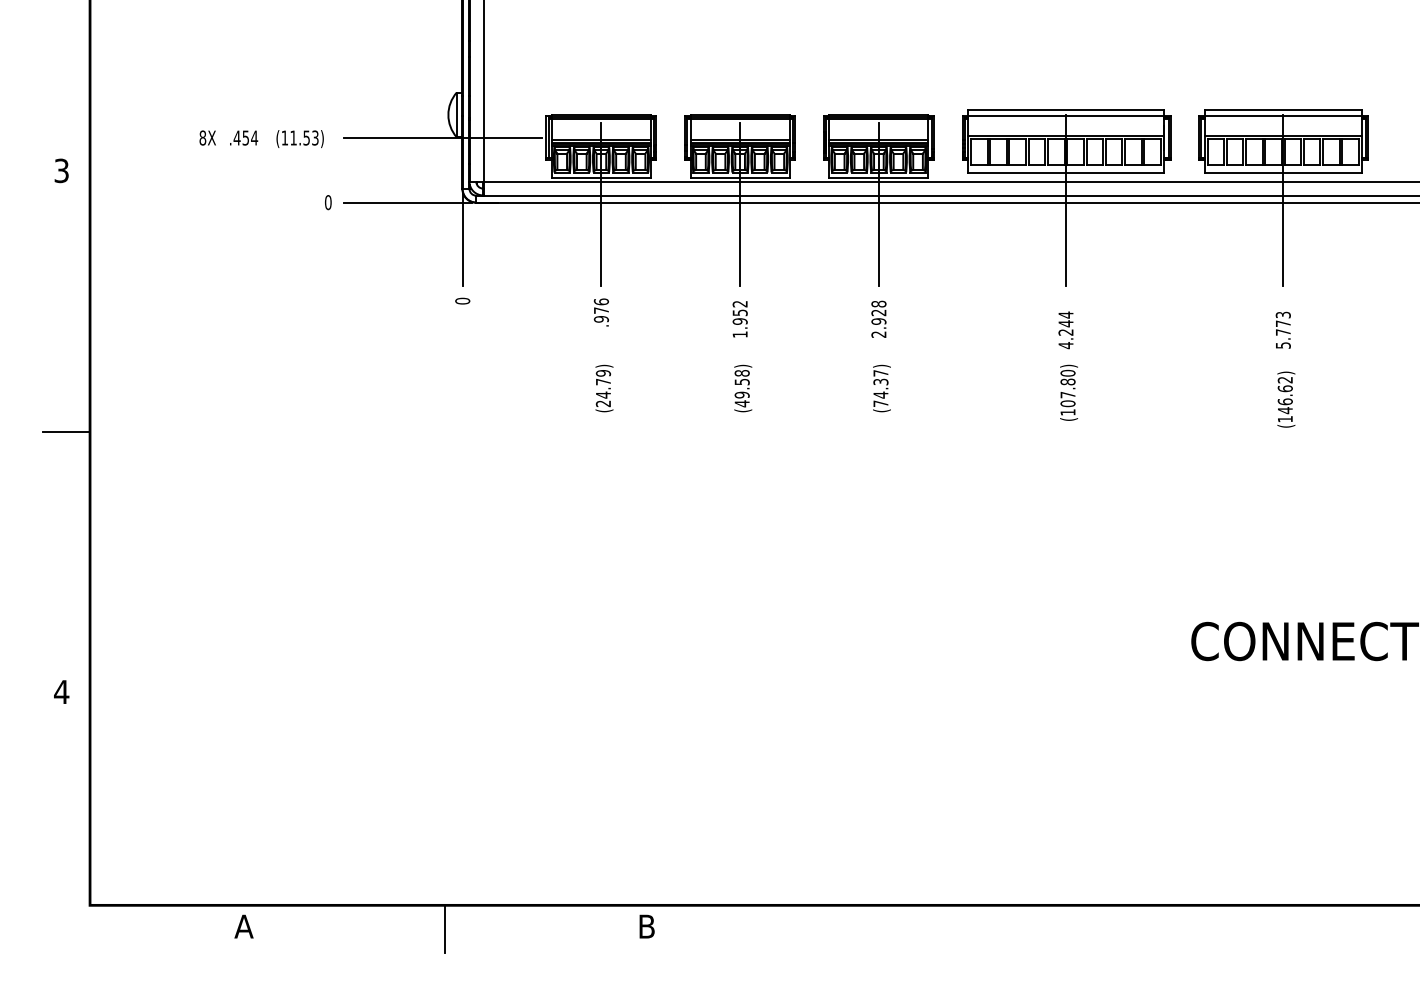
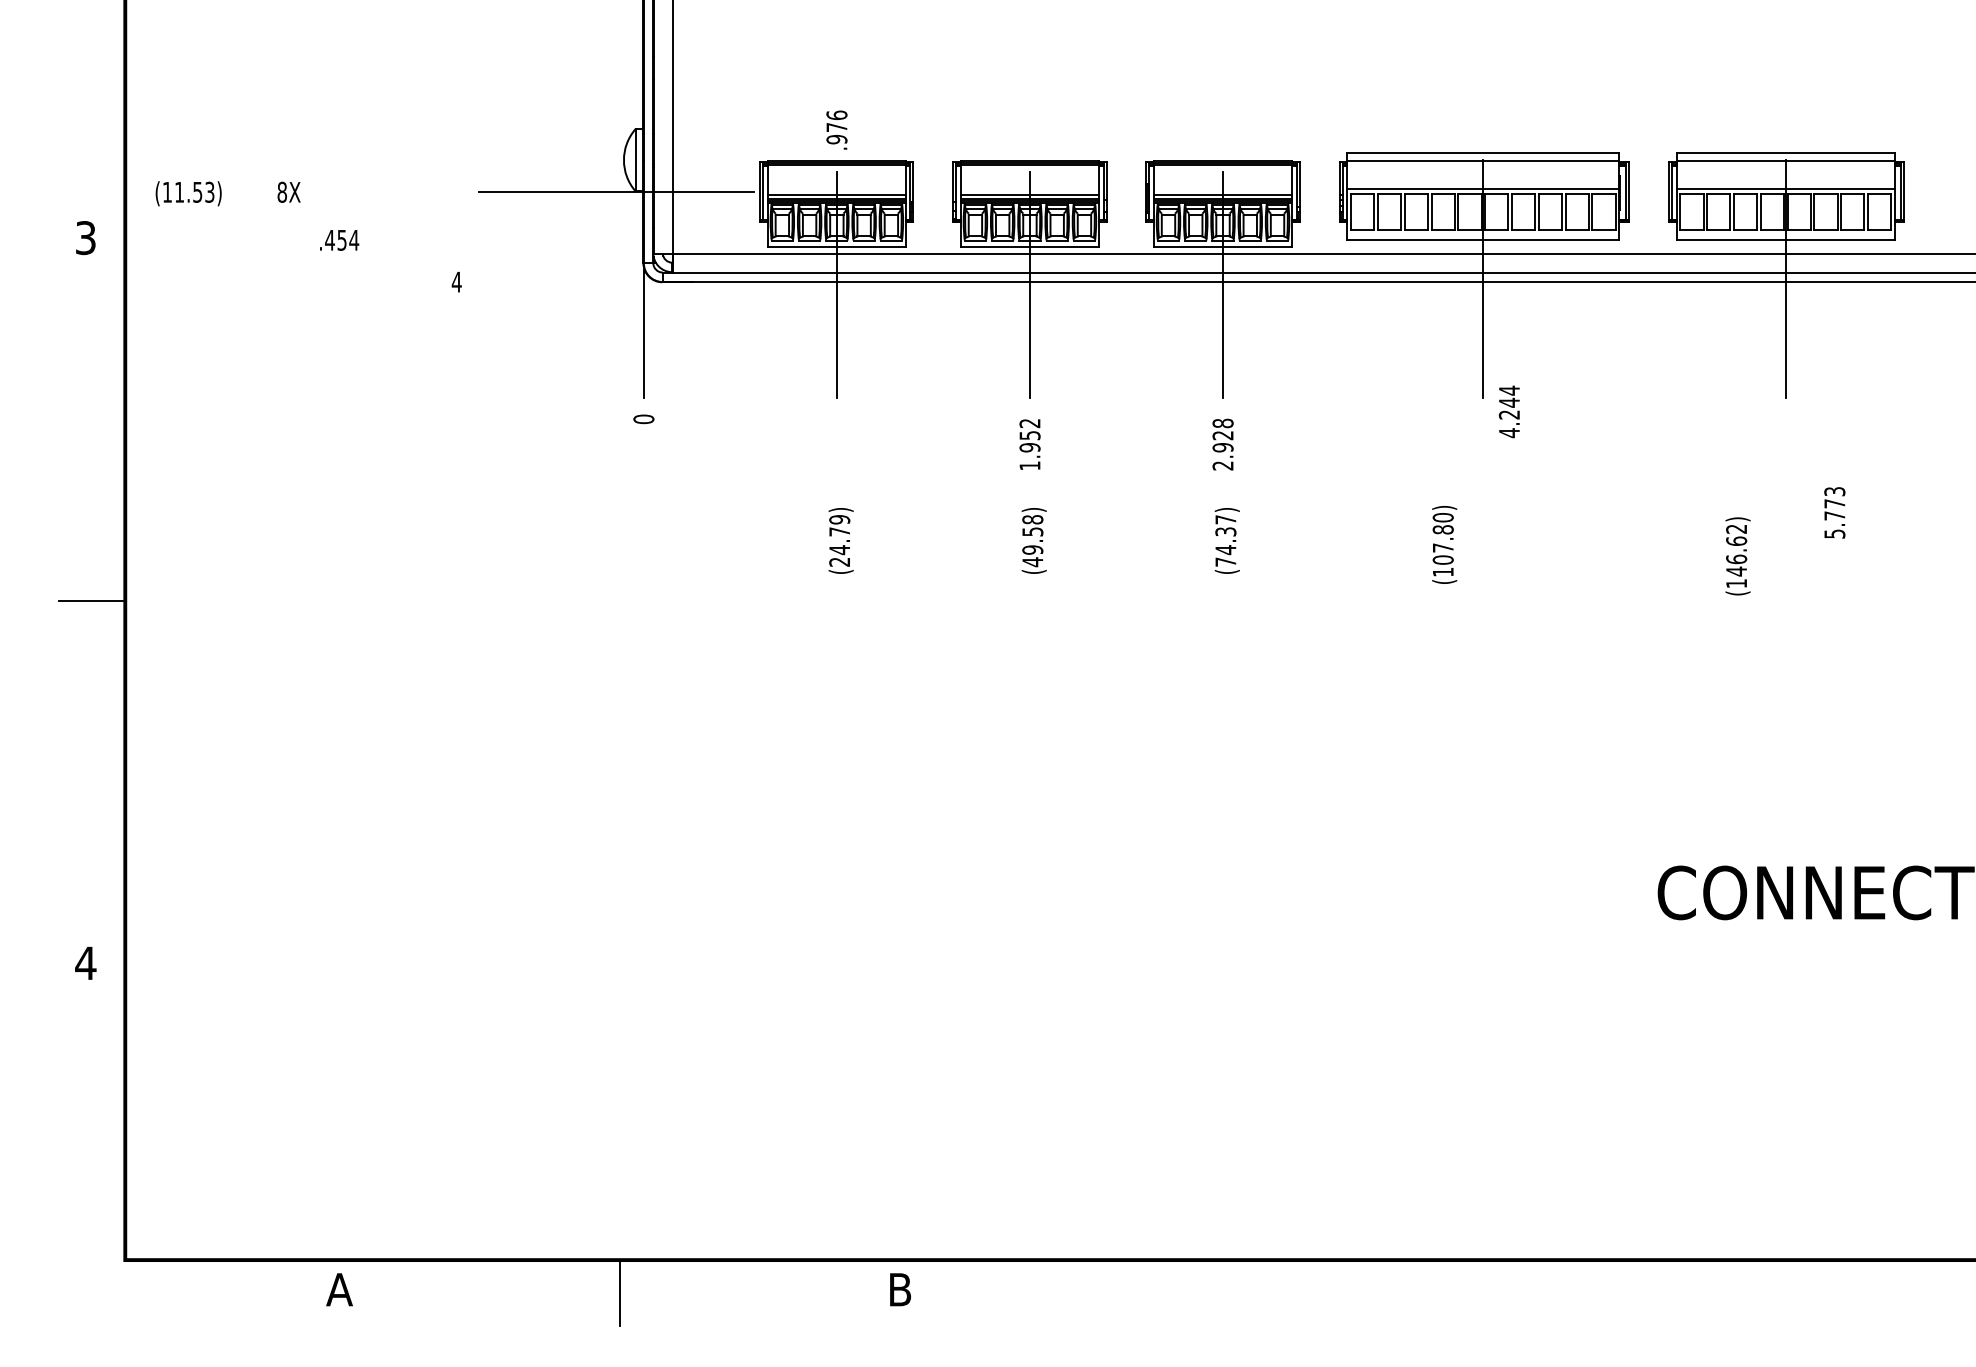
text: (243, 138) -> (339, 240), moved
text: (300, 138) -> (188, 193), moved
text: (328, 202) -> (456, 281), 0 -> 4
line: (407, 202) -> (567, 282), removed
text: (601, 312) -> (836, 129), moved
text: (1065, 330) -> (1508, 411), moved
text: (1283, 330) -> (1834, 512), moved
text: (1068, 392) -> (1444, 544), moved
text: (1285, 399) -> (1737, 556), moved

